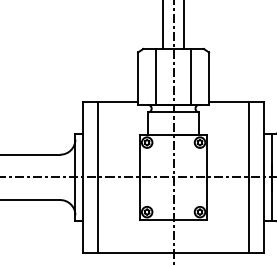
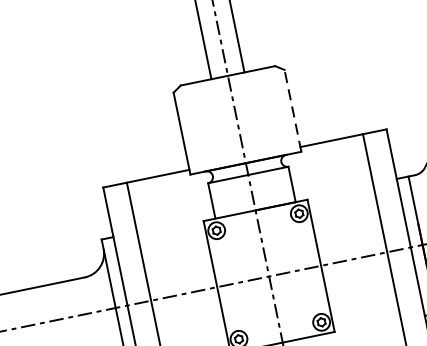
line: (155, 76) -> (208, 124), removed
line: (191, 76) -> (264, 113), removed
line: (209, 78) -> (293, 110), solid -> dashed

